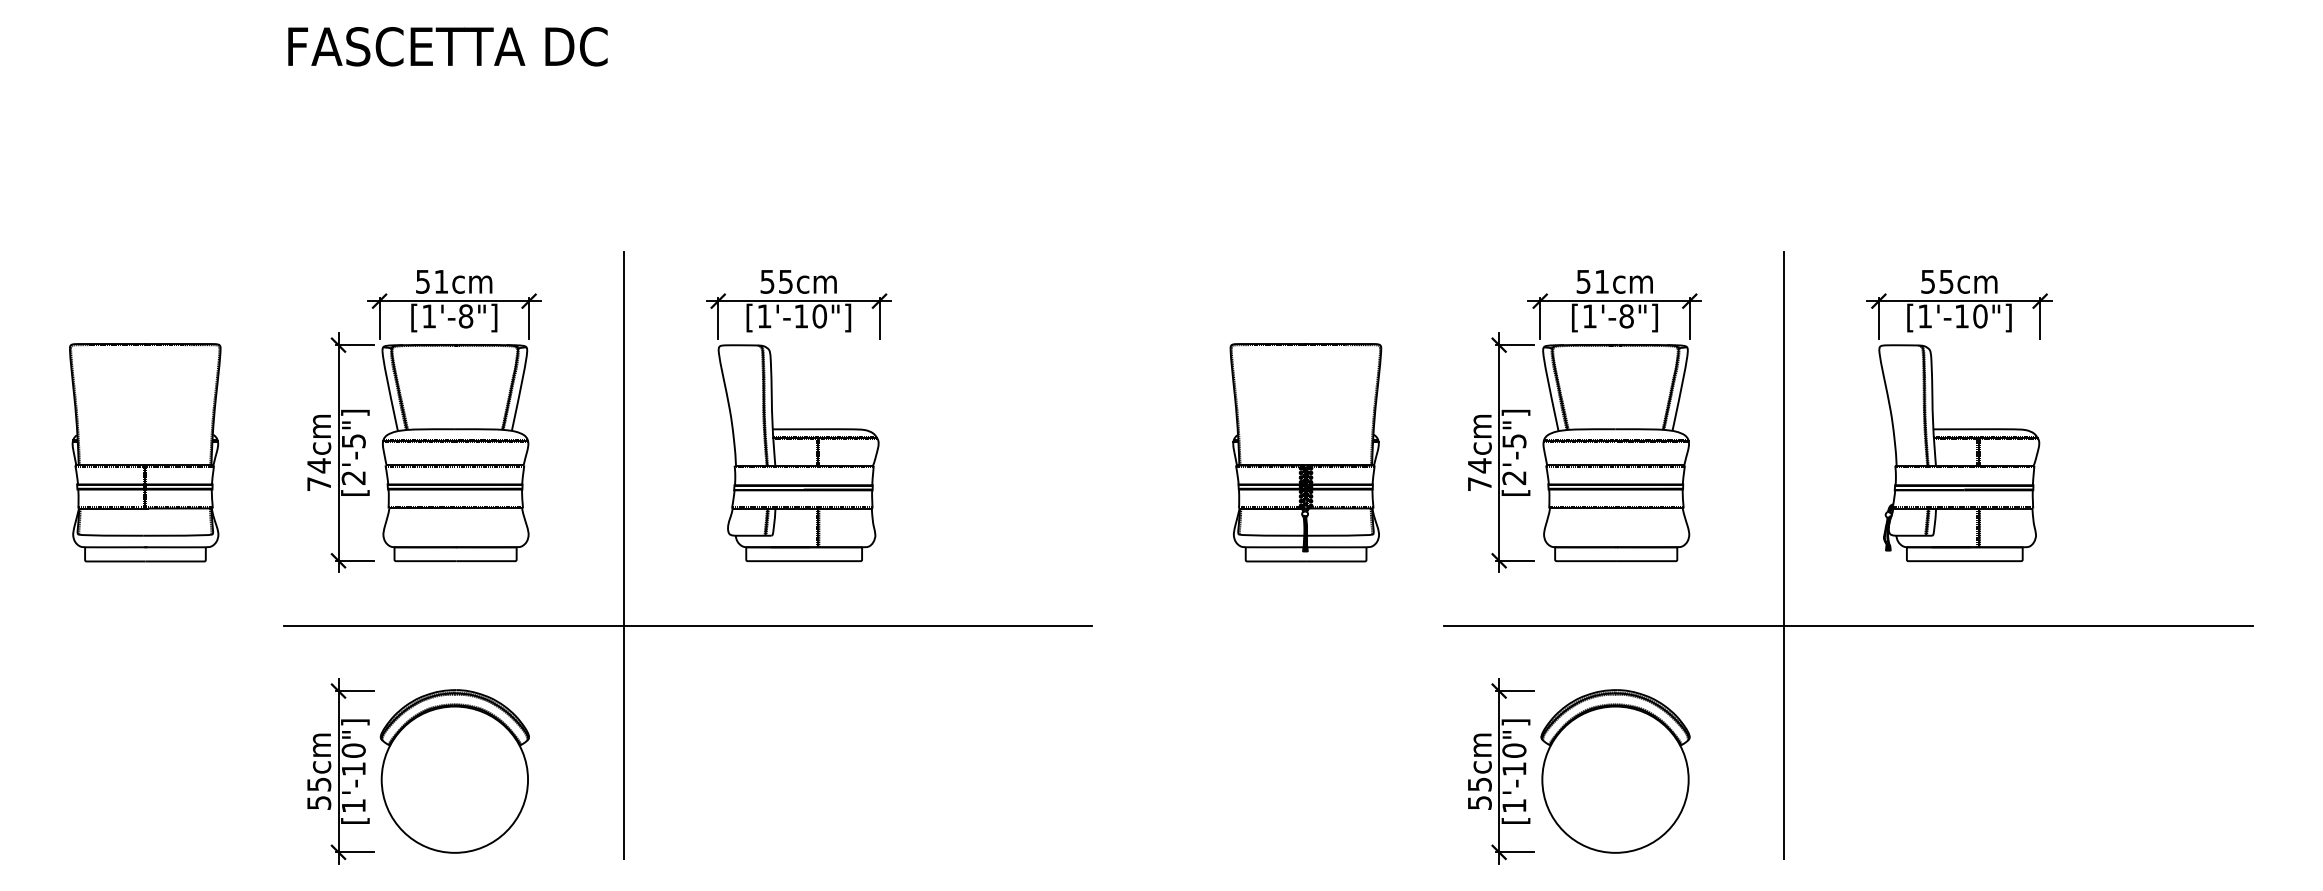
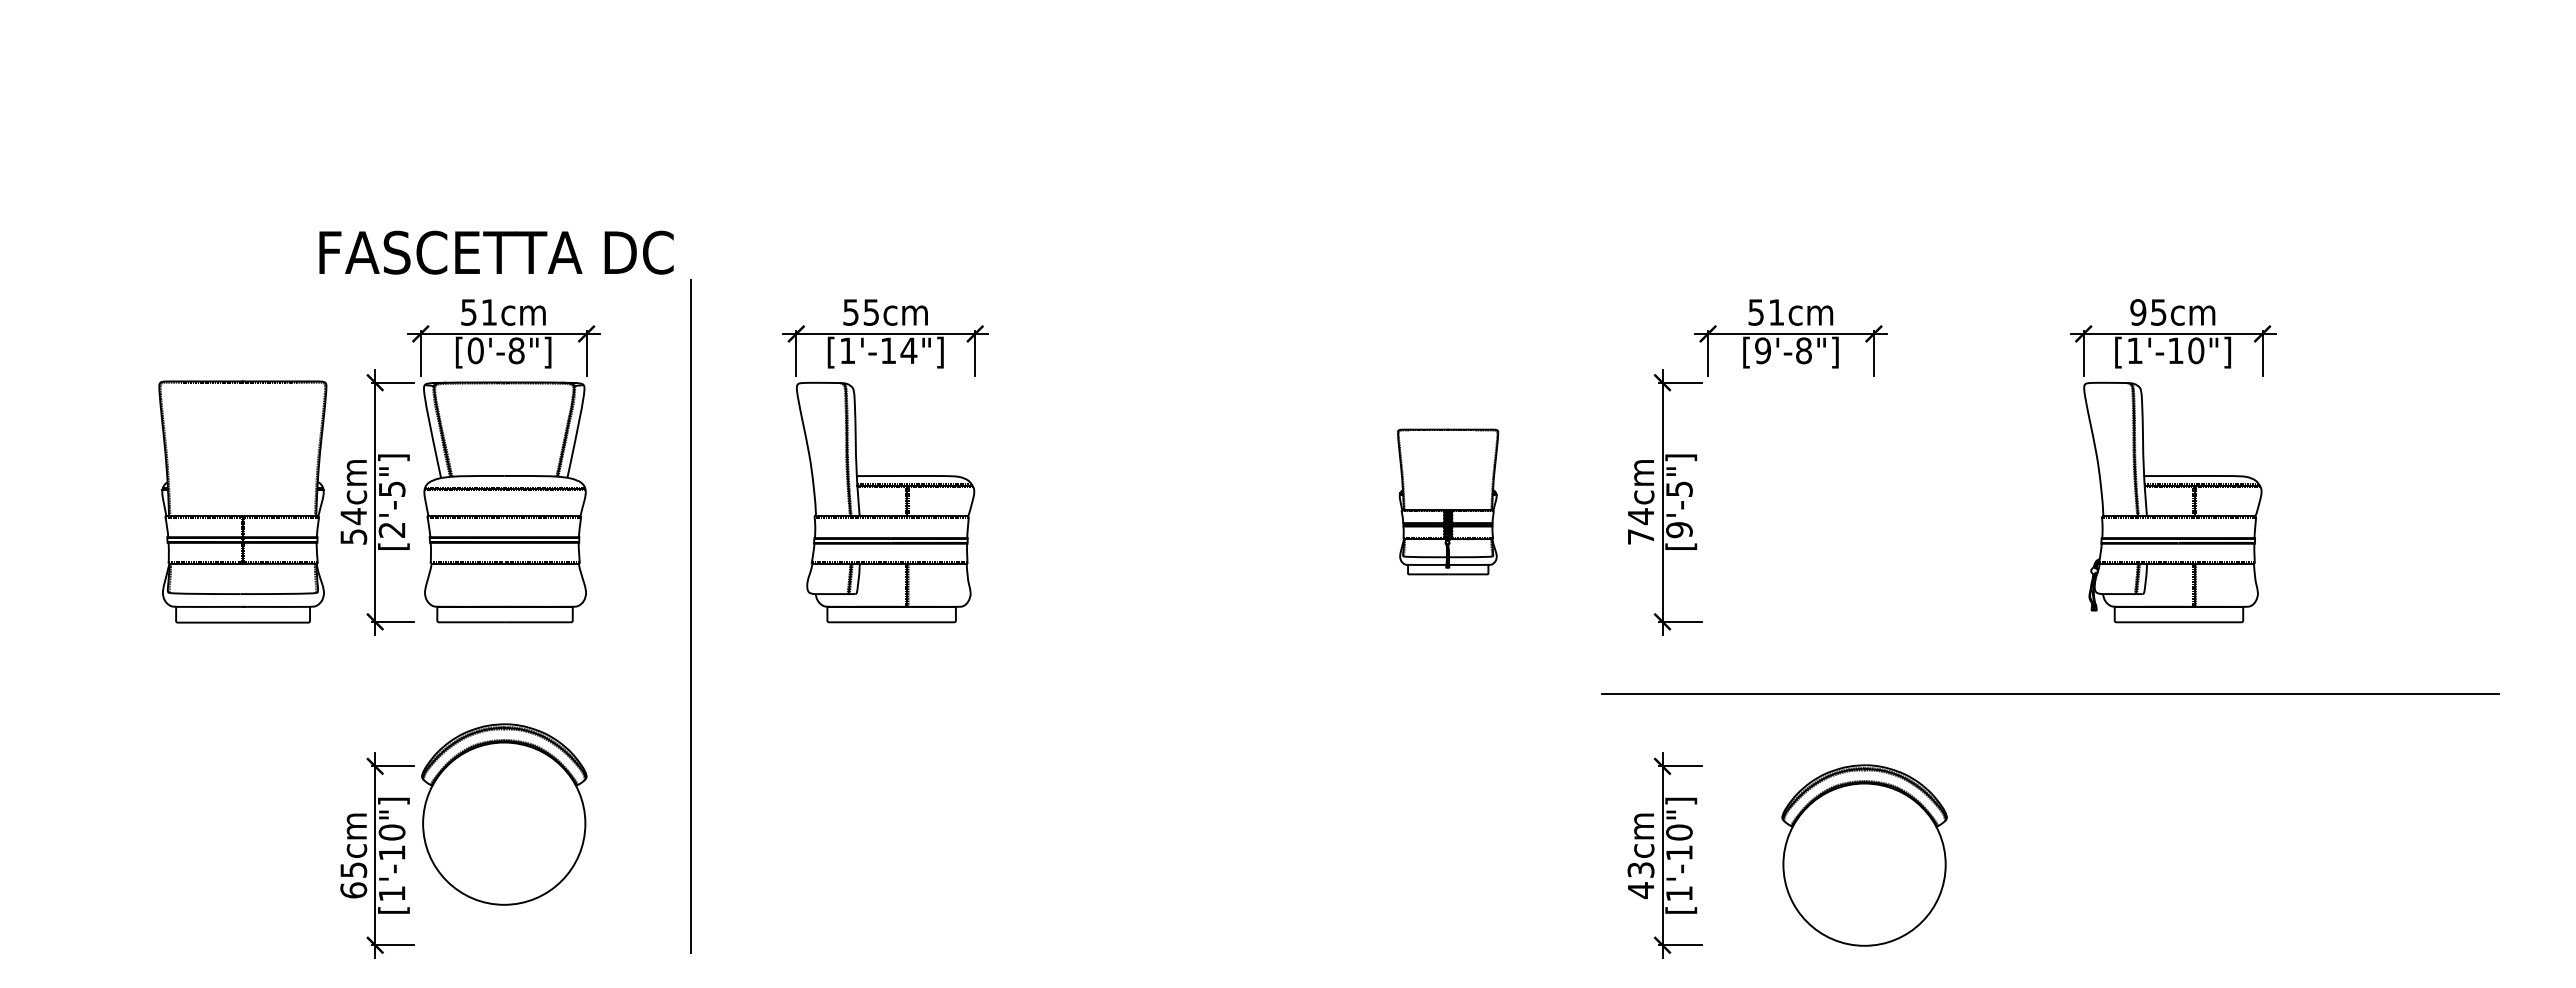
text: (447, 46) -> (496, 252), moved
text: (1928, 281) -> (2138, 312), 55cm -> 95cm
text: (428, 316) -> (475, 350), [1'-8"] -> [0'-8"]
text: (819, 316) -> (908, 350), [1'-10"] -> [1'-14"]
text: (1590, 316) -> (1763, 350), [1'-8"] -> [9'-8"]
part: (144, 452) -> (242, 501), moved
part: (1305, 452) -> (1447, 501), size x0.6
part: (1616, 453) -> (1792, 502), removed
text: (1514, 478) -> (1679, 530), [2'-5"] -> [9'-5"]
text: (318, 483) -> (353, 536), 74cm -> 54cm
line: (1784, 555) -> (1978, 616), removed
line: (687, 625) -> (762, 693), removed
part: (455, 771) -> (504, 814), moved
part: (1615, 771) -> (1864, 855), moved
text: (1479, 793) -> (1640, 880), 55cm -> 43cm
text: (318, 802) -> (353, 890), 55cm -> 65cm

